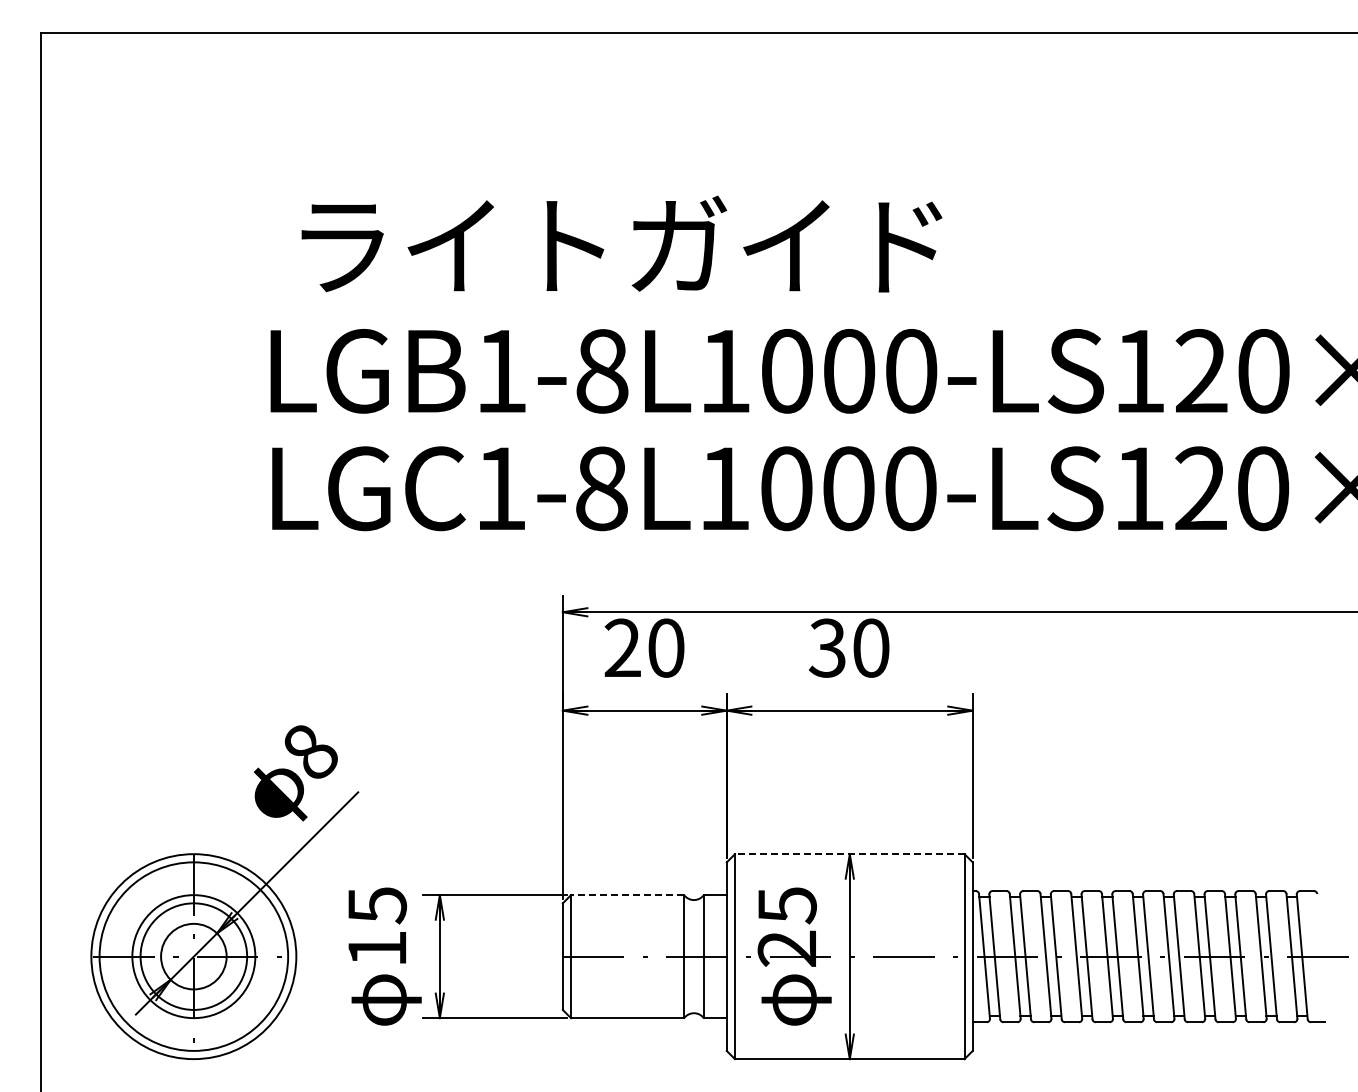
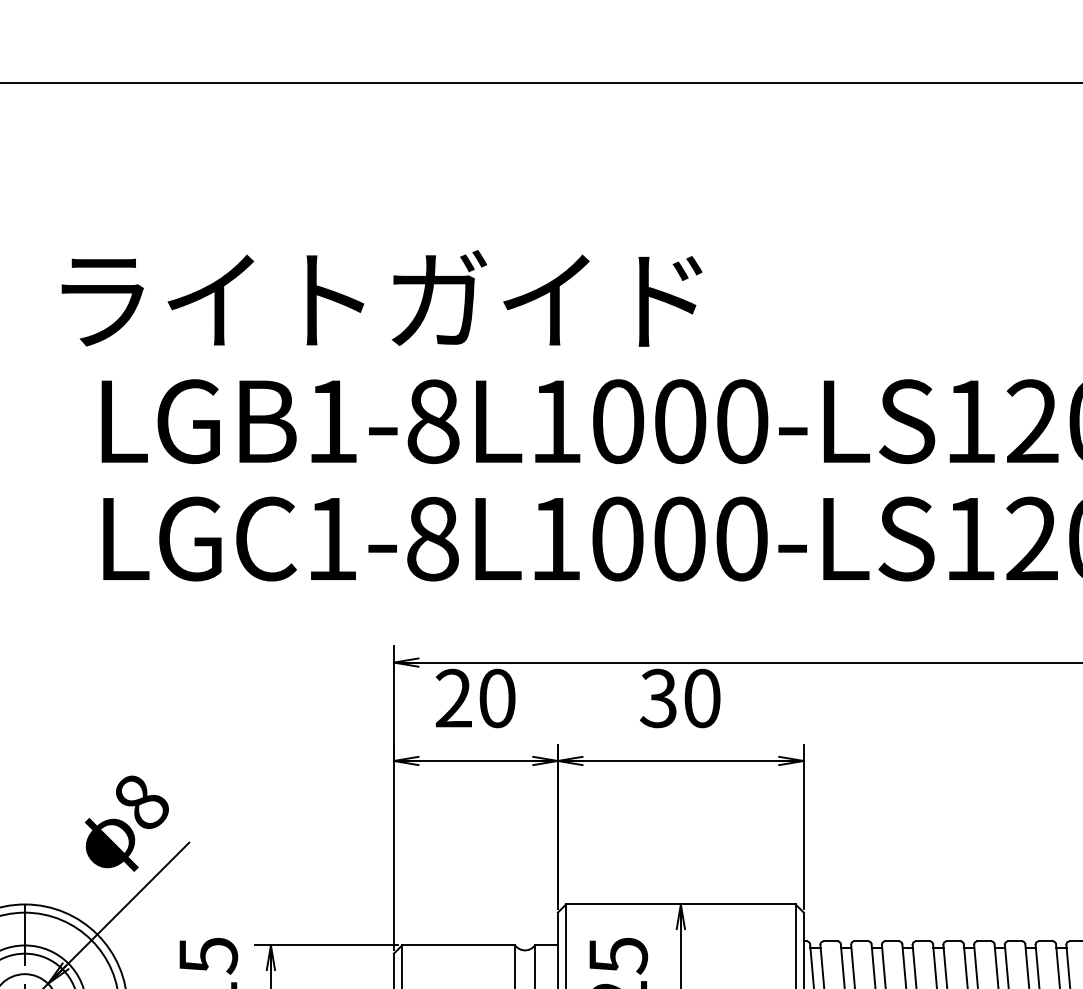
text: (621, 243) -> (381, 297), moved
line: (849, 854) -> (680, 904), dashed -> solid
line: (627, 895) -> (458, 945), dashed -> solid

